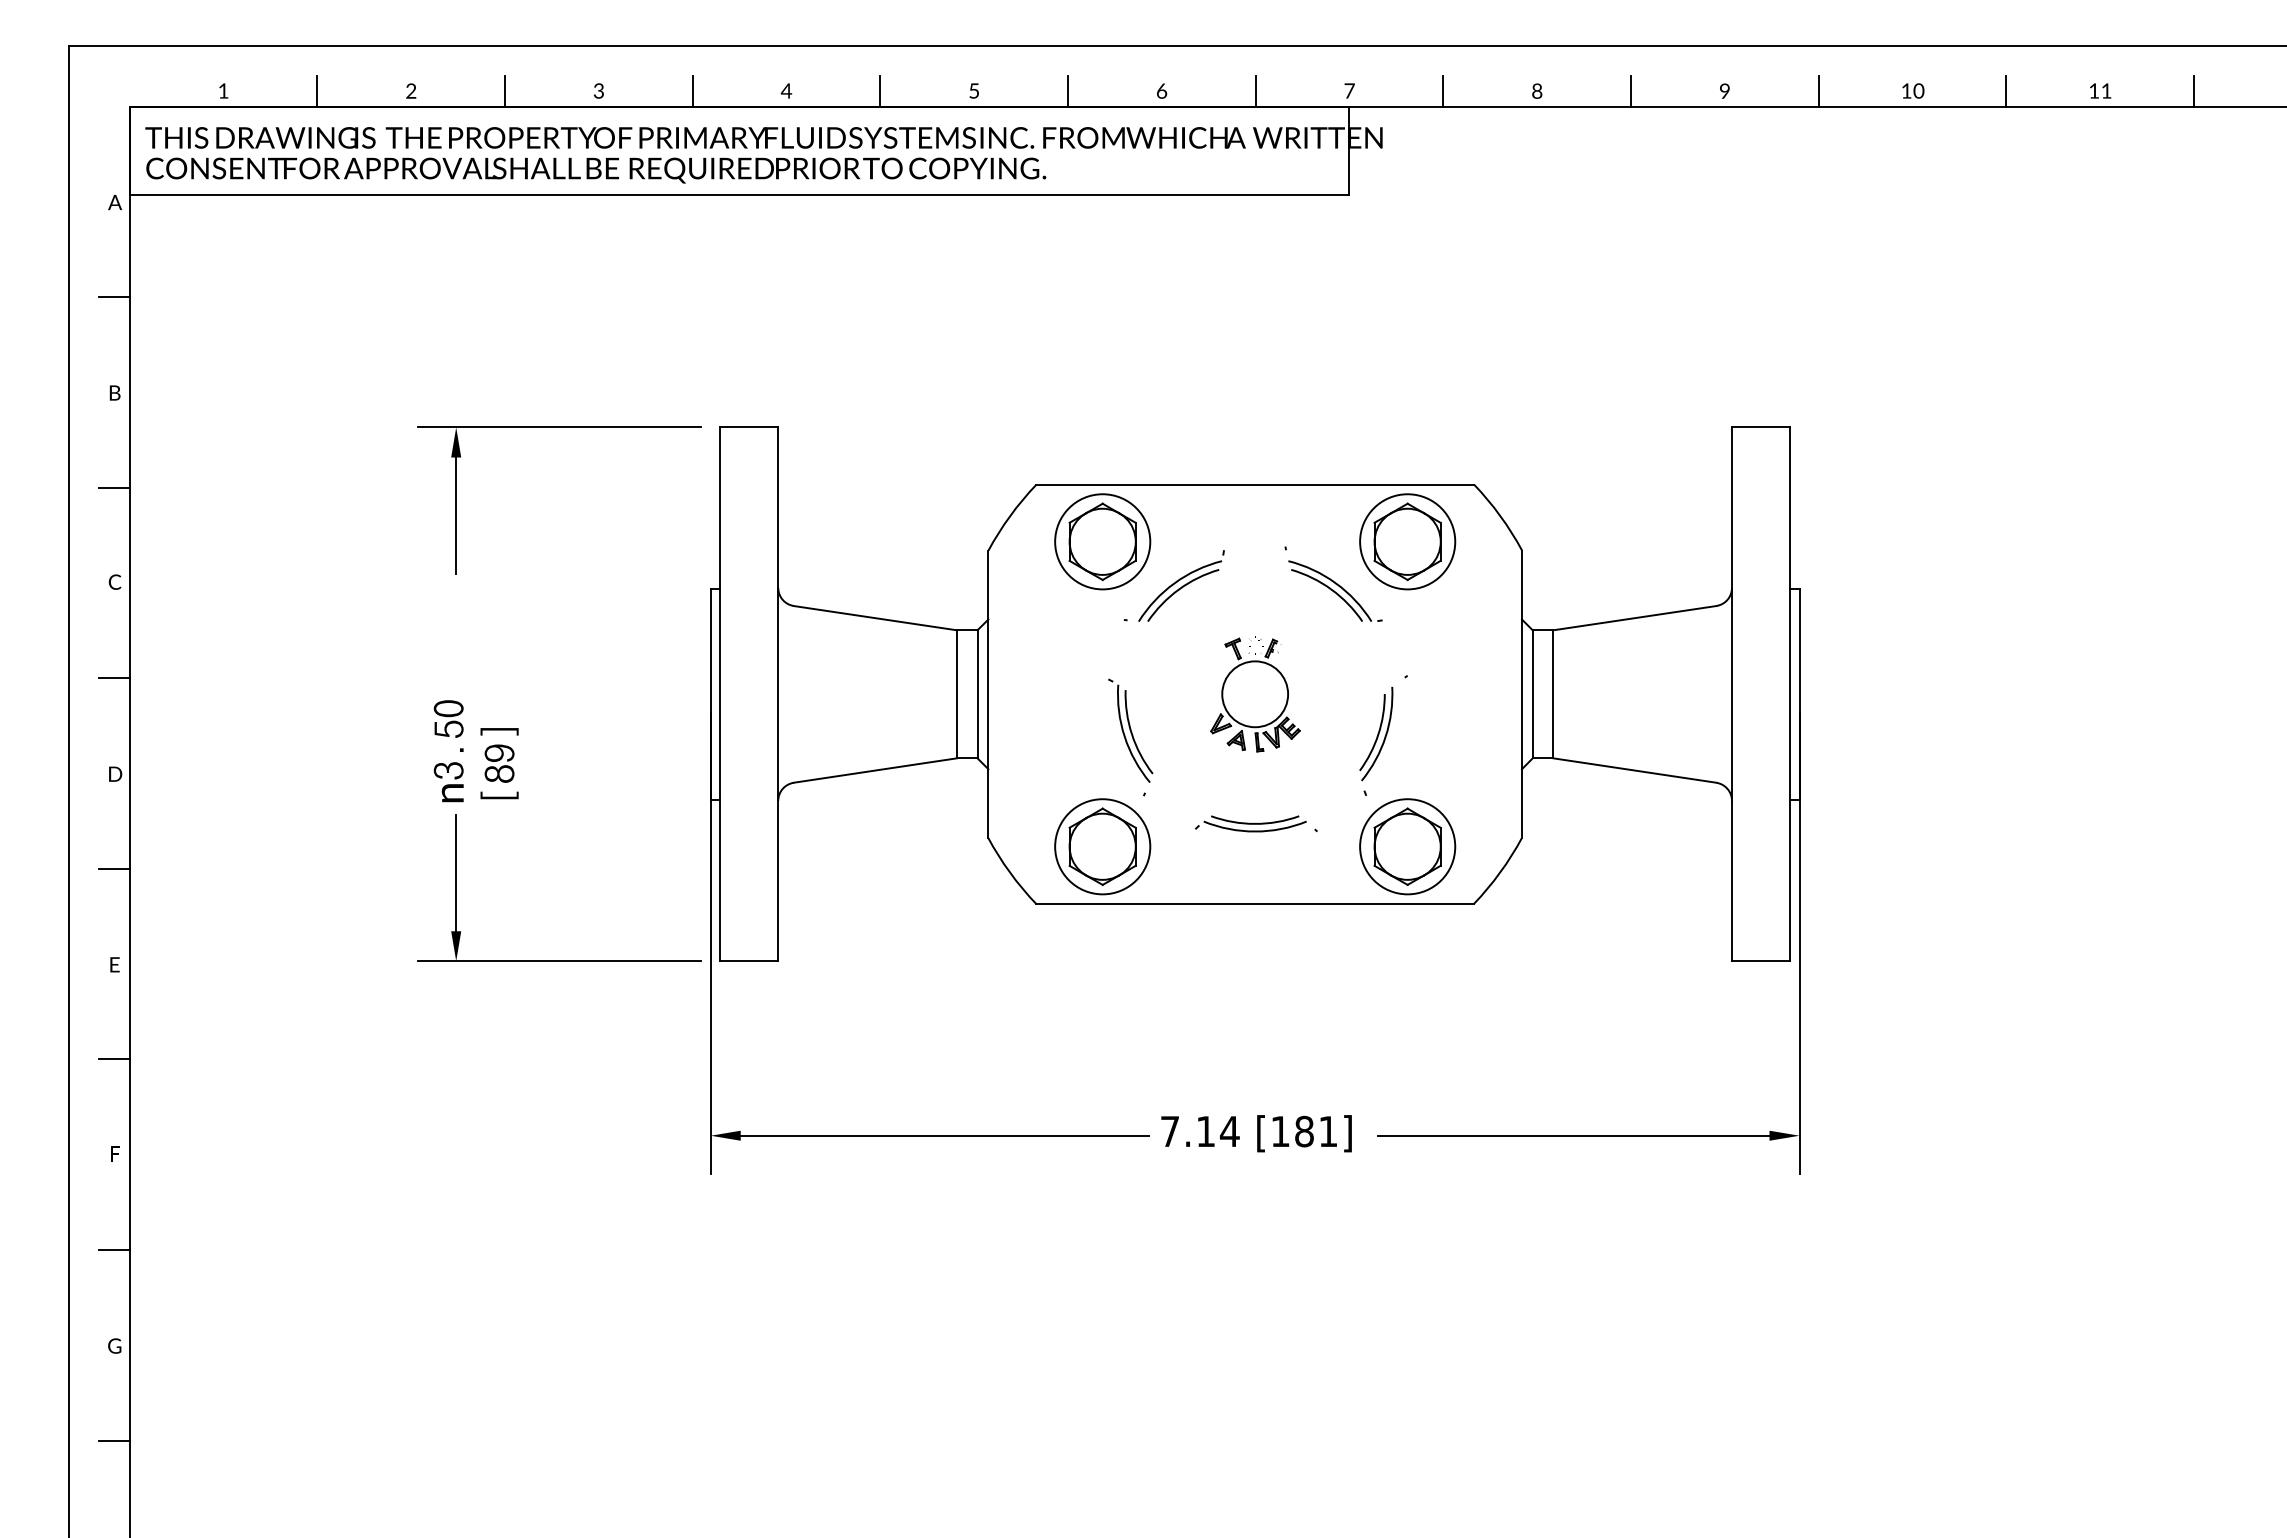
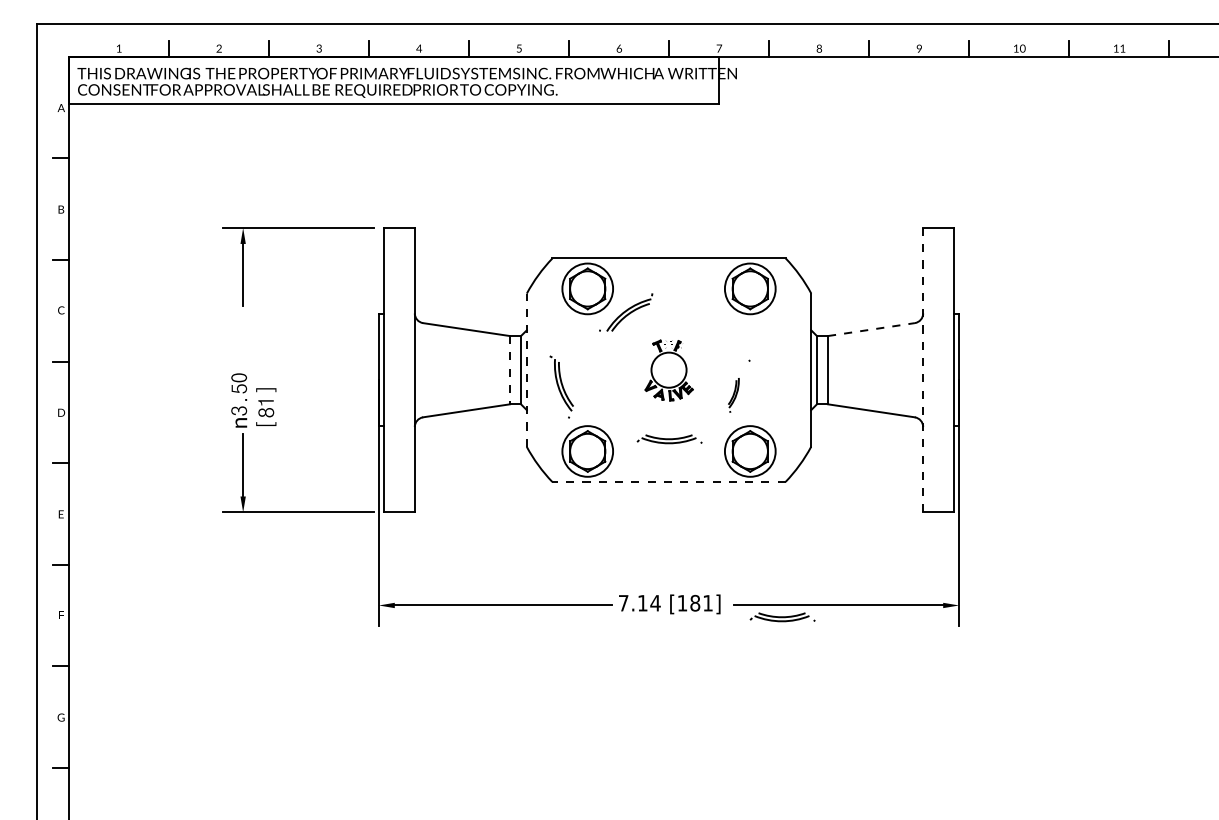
part: (1332, 584) -> (710, 311), removed
line: (1635, 617) -> (871, 329), solid -> dashed
line: (1732, 693) -> (923, 369), solid -> dashed
line: (955, 694) -> (509, 370), solid -> dashed
line: (987, 694) -> (526, 370), solid -> dashed
part: (1130, 736) -> (561, 386), moved
part: (1376, 741) -> (733, 395), size x0.6
text: (499, 753) -> (266, 401), [89] -> [81]
line: (1254, 903) -> (668, 481), solid -> dashed
part: (1468, 1158) -> (782, 617), added

